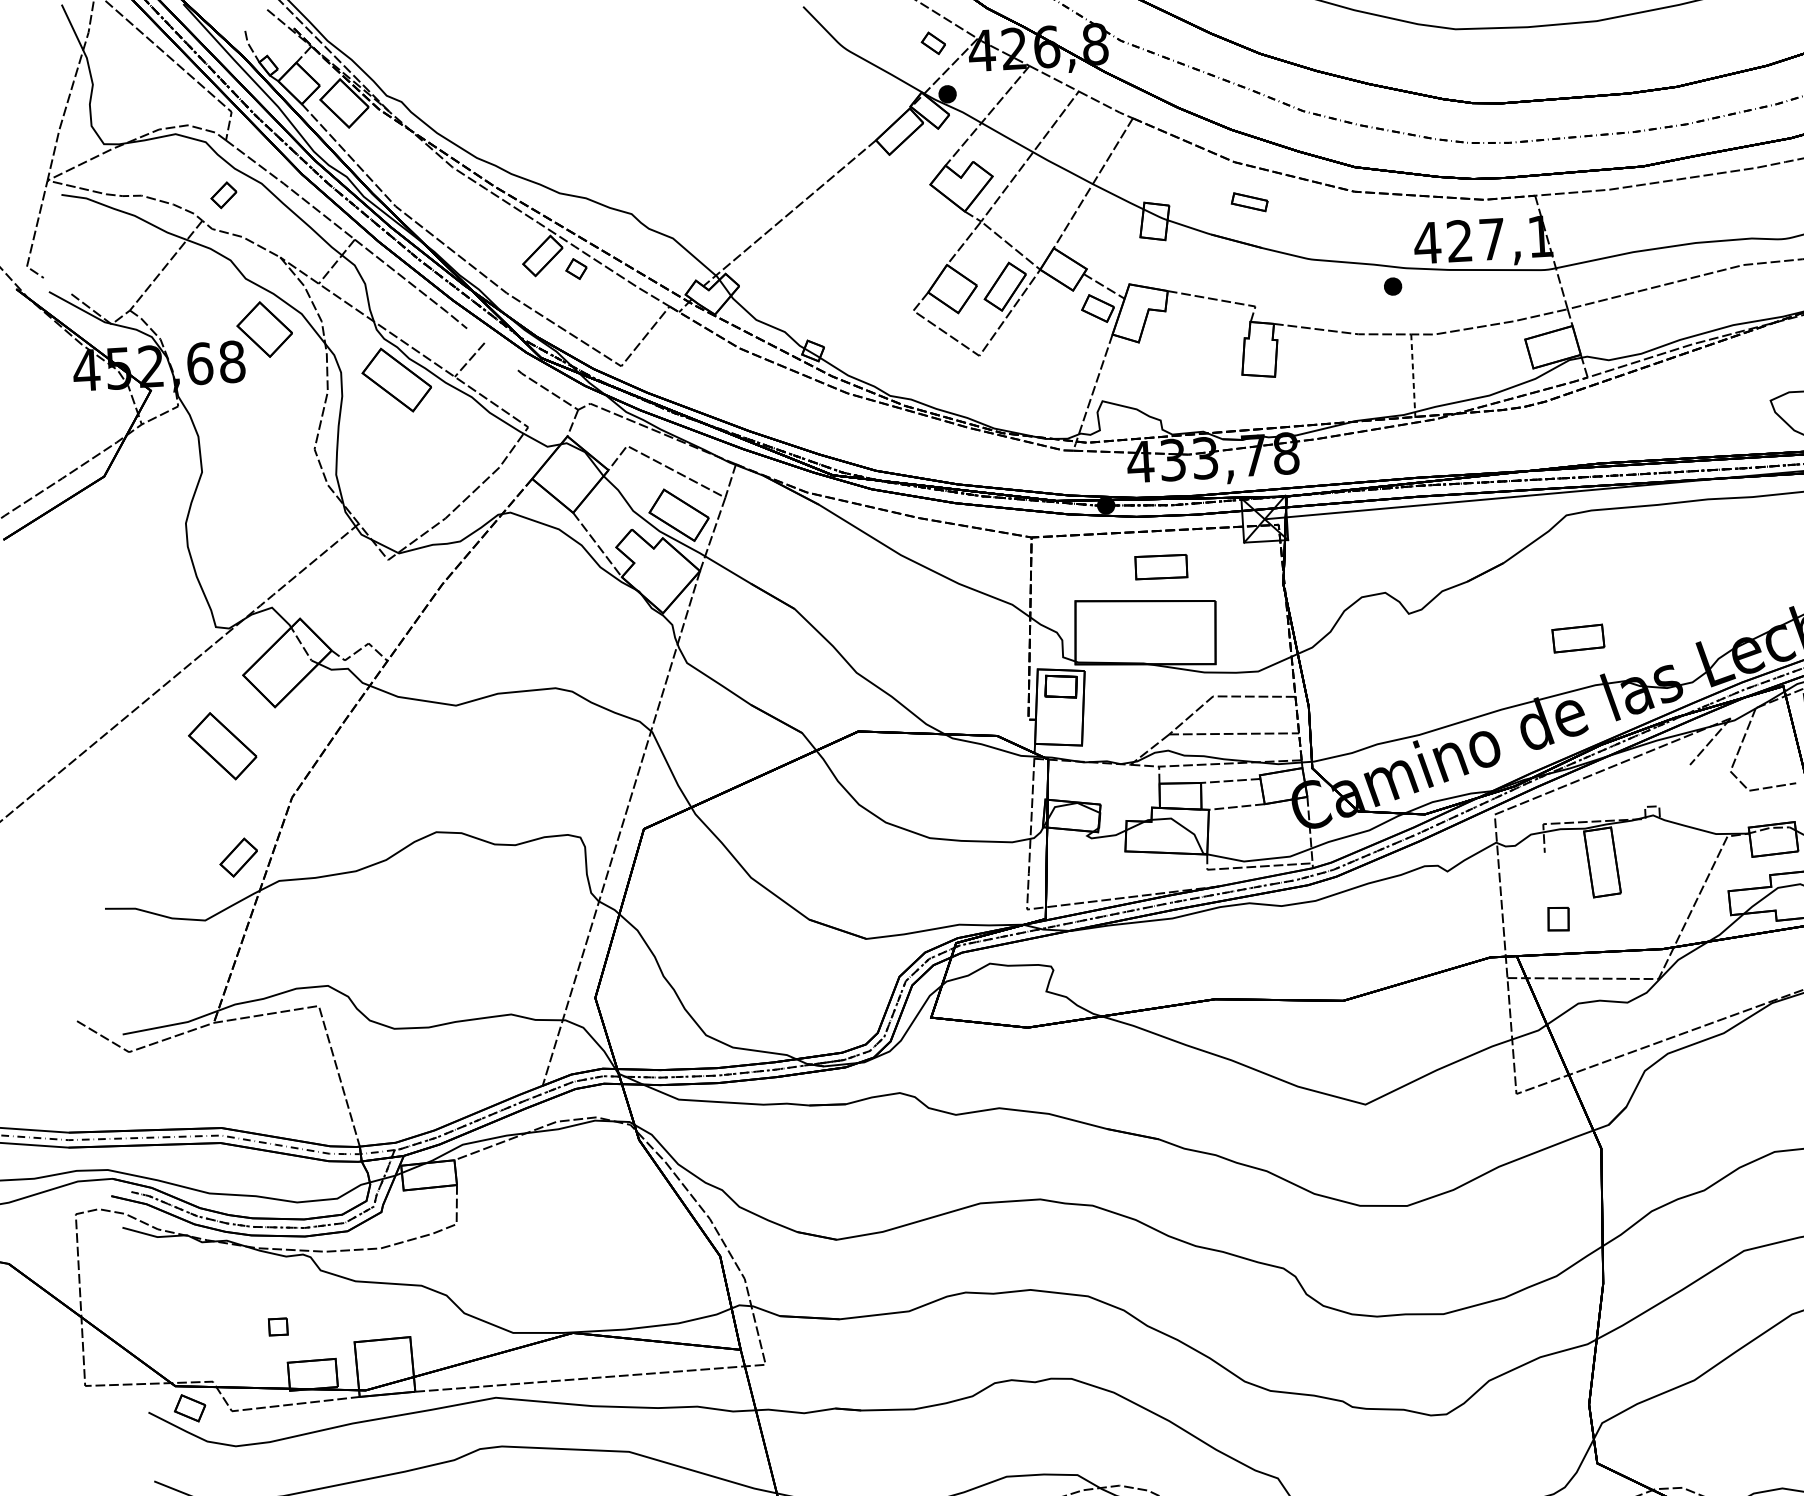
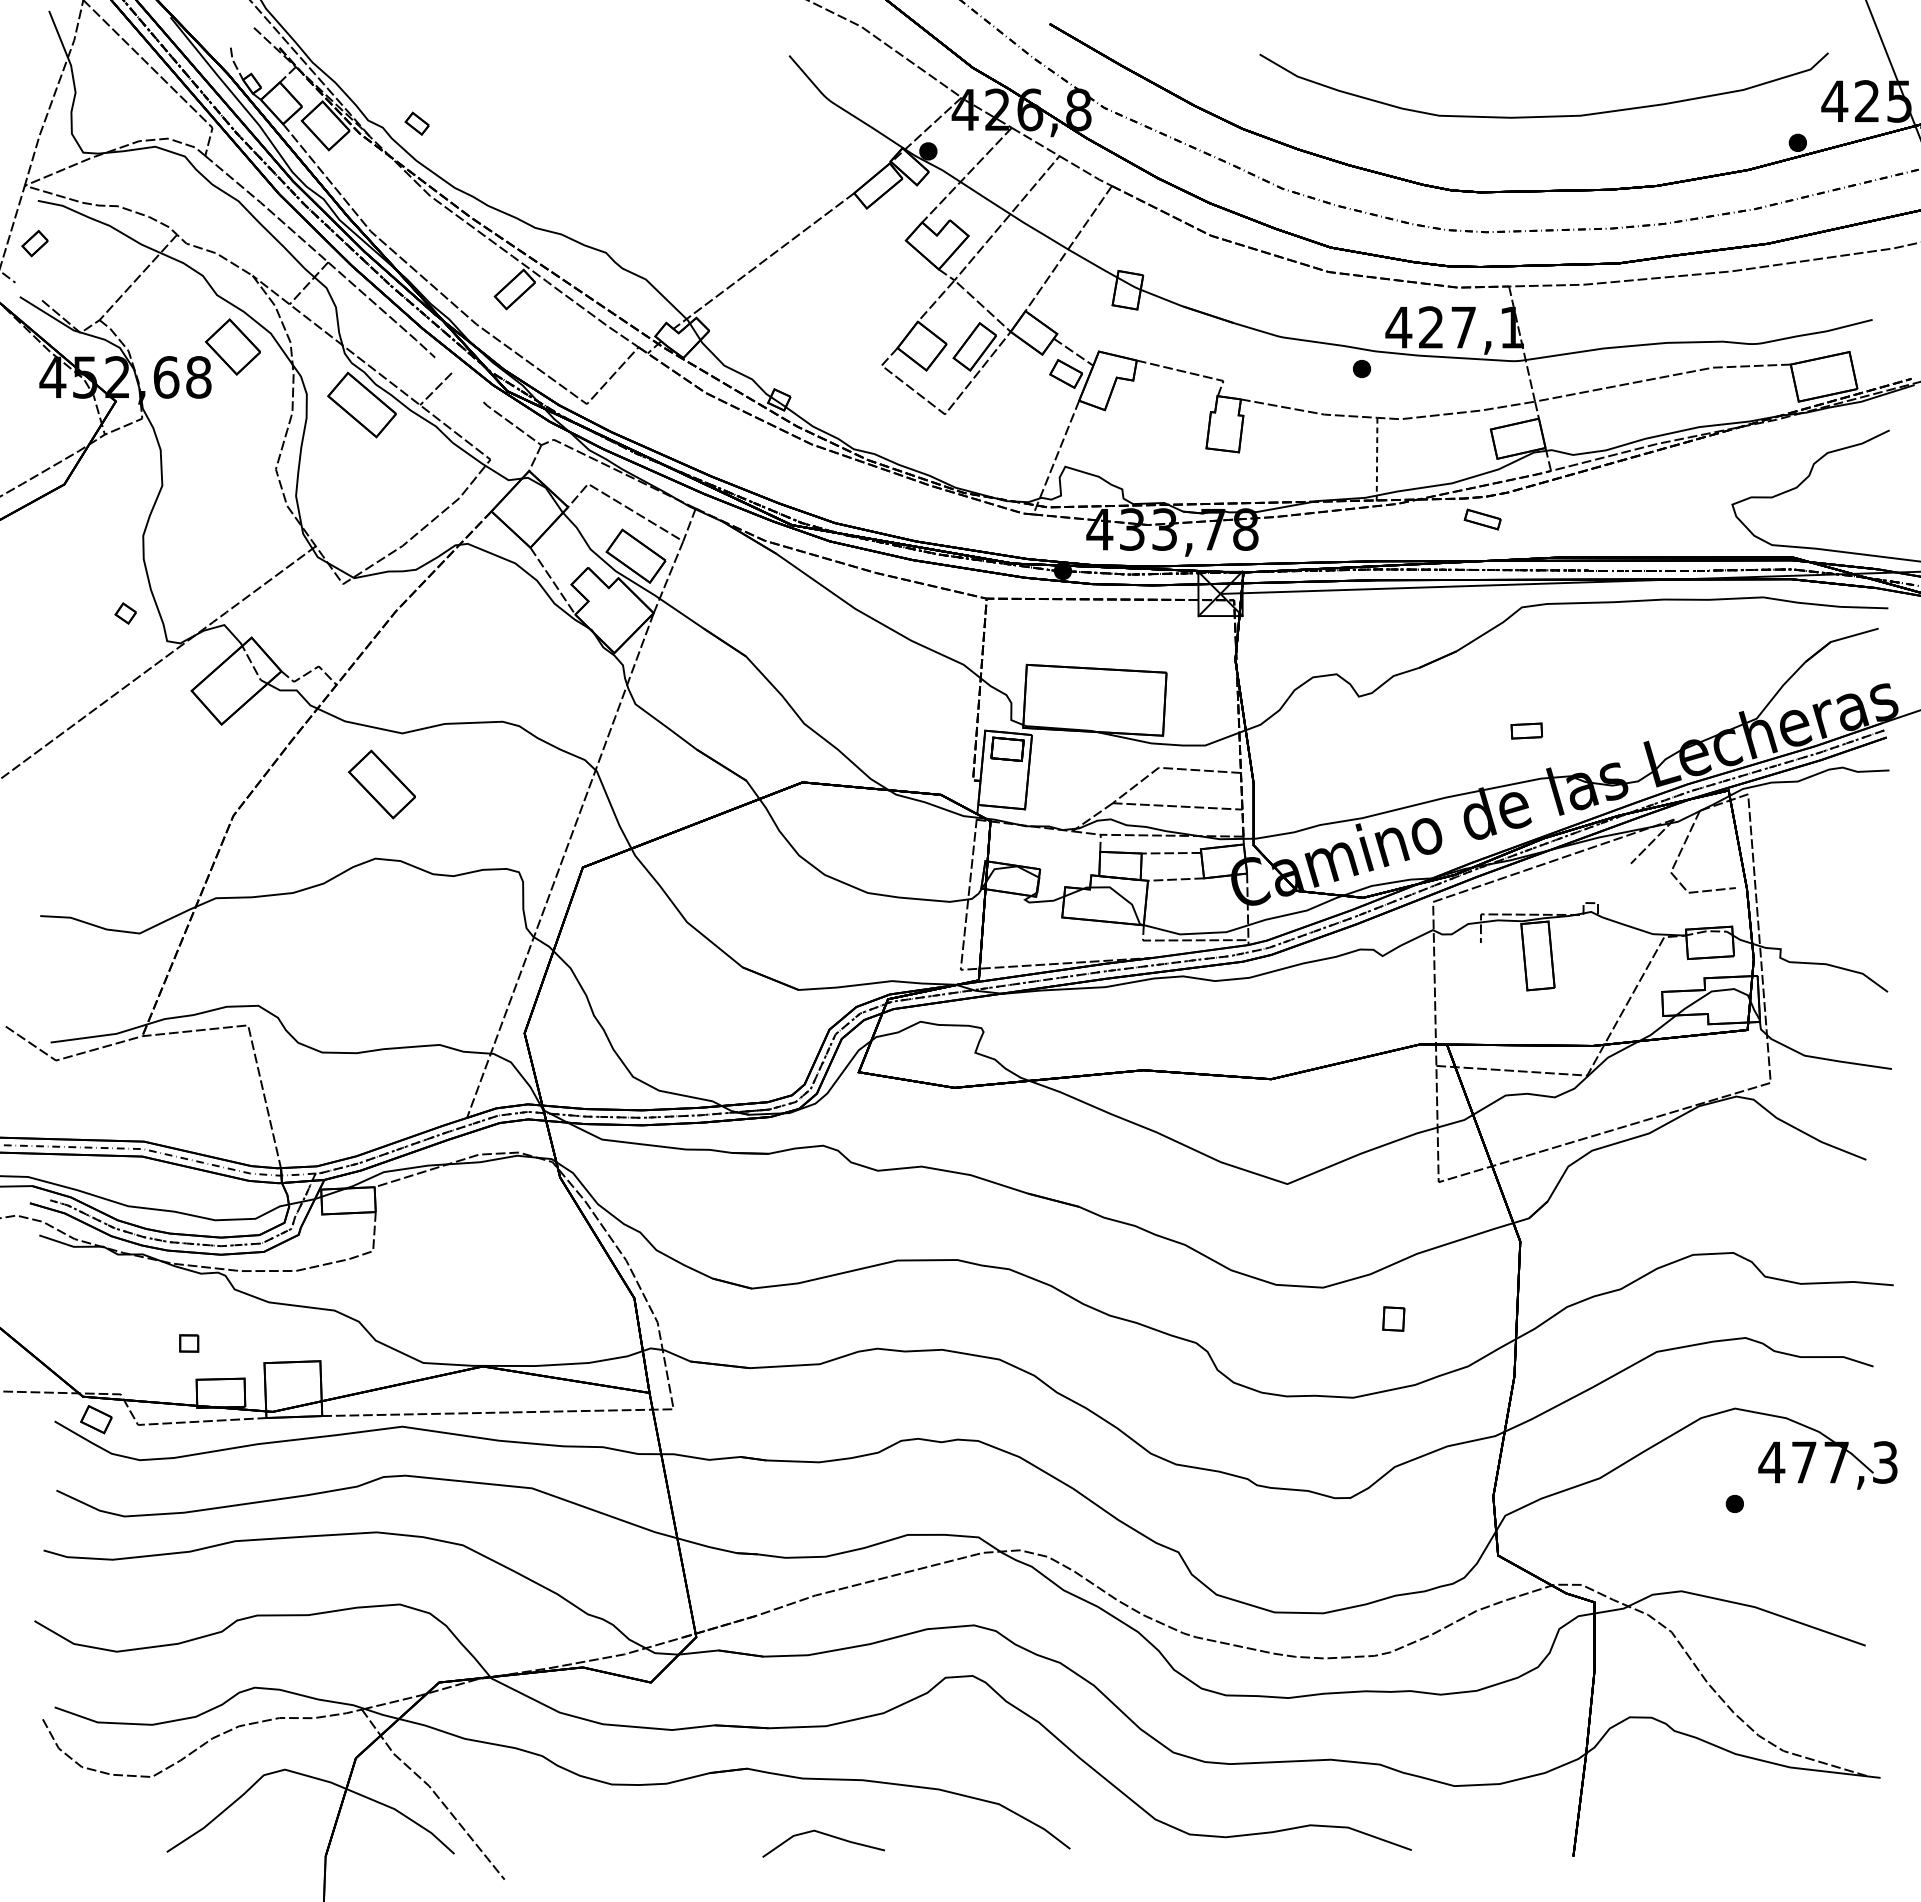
part: (932, 43) -> (416, 123), moved
part: (223, 195) -> (34, 243), moved
part: (1249, 202) -> (1482, 519), moved
part: (576, 269) -> (125, 613), moved
part: (1161, 566) -> (1114, 635), removed
part: (1578, 638) -> (1526, 730), size x0.6
part: (222, 746) -> (381, 784), moved
part: (238, 857) -> (176, 872), removed
part: (1558, 918) -> (1393, 1318), moved

